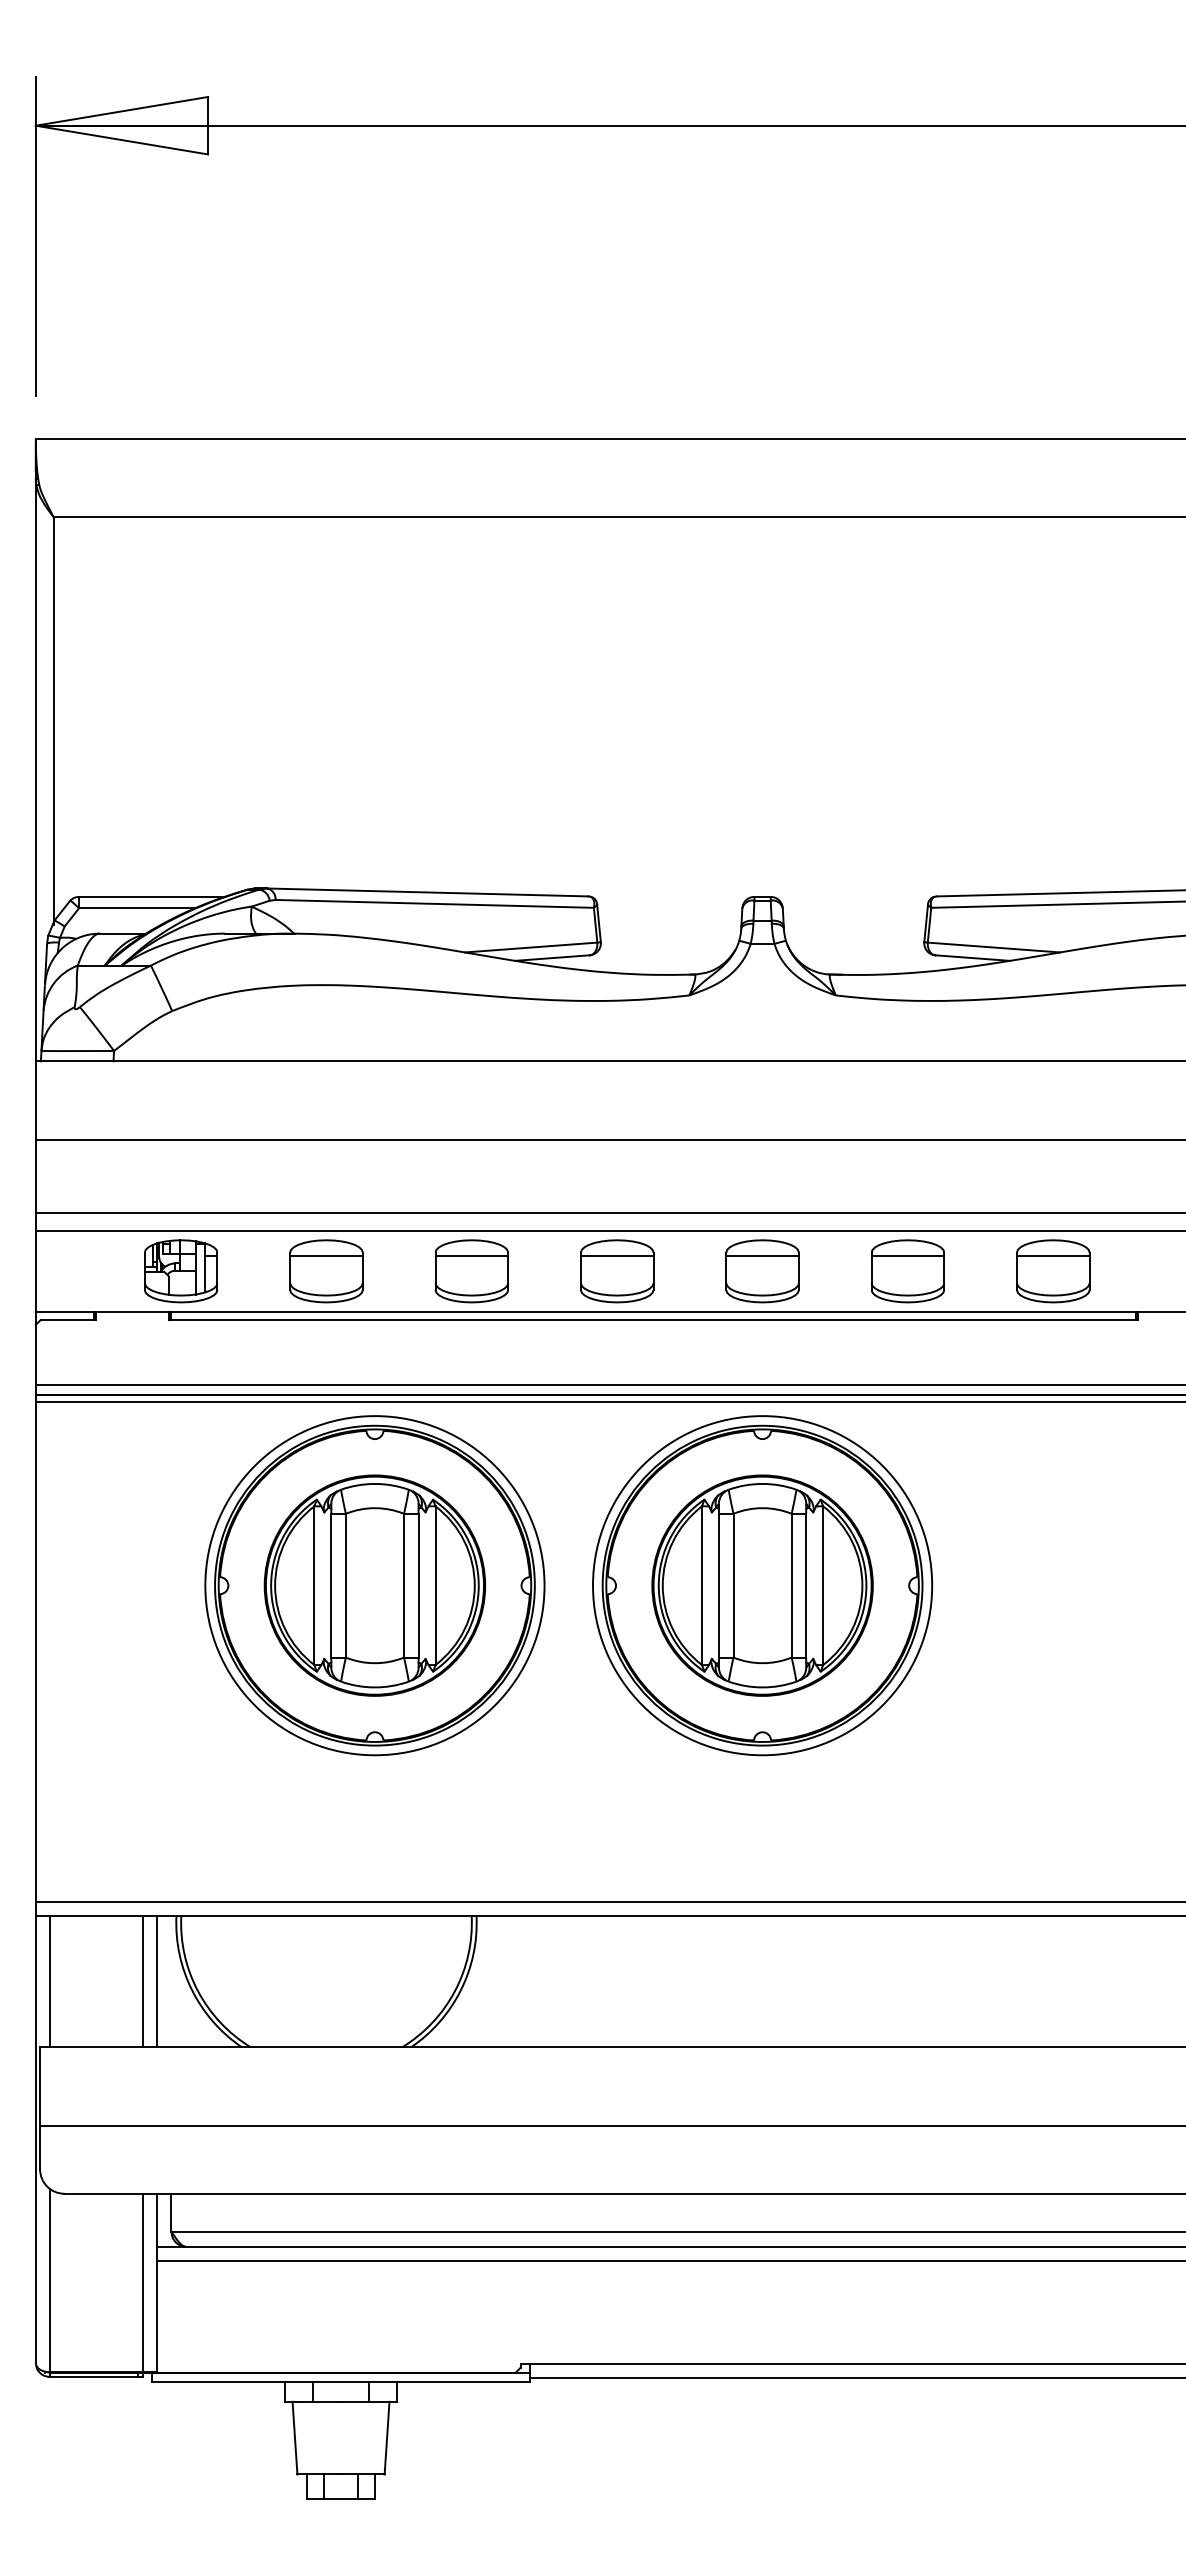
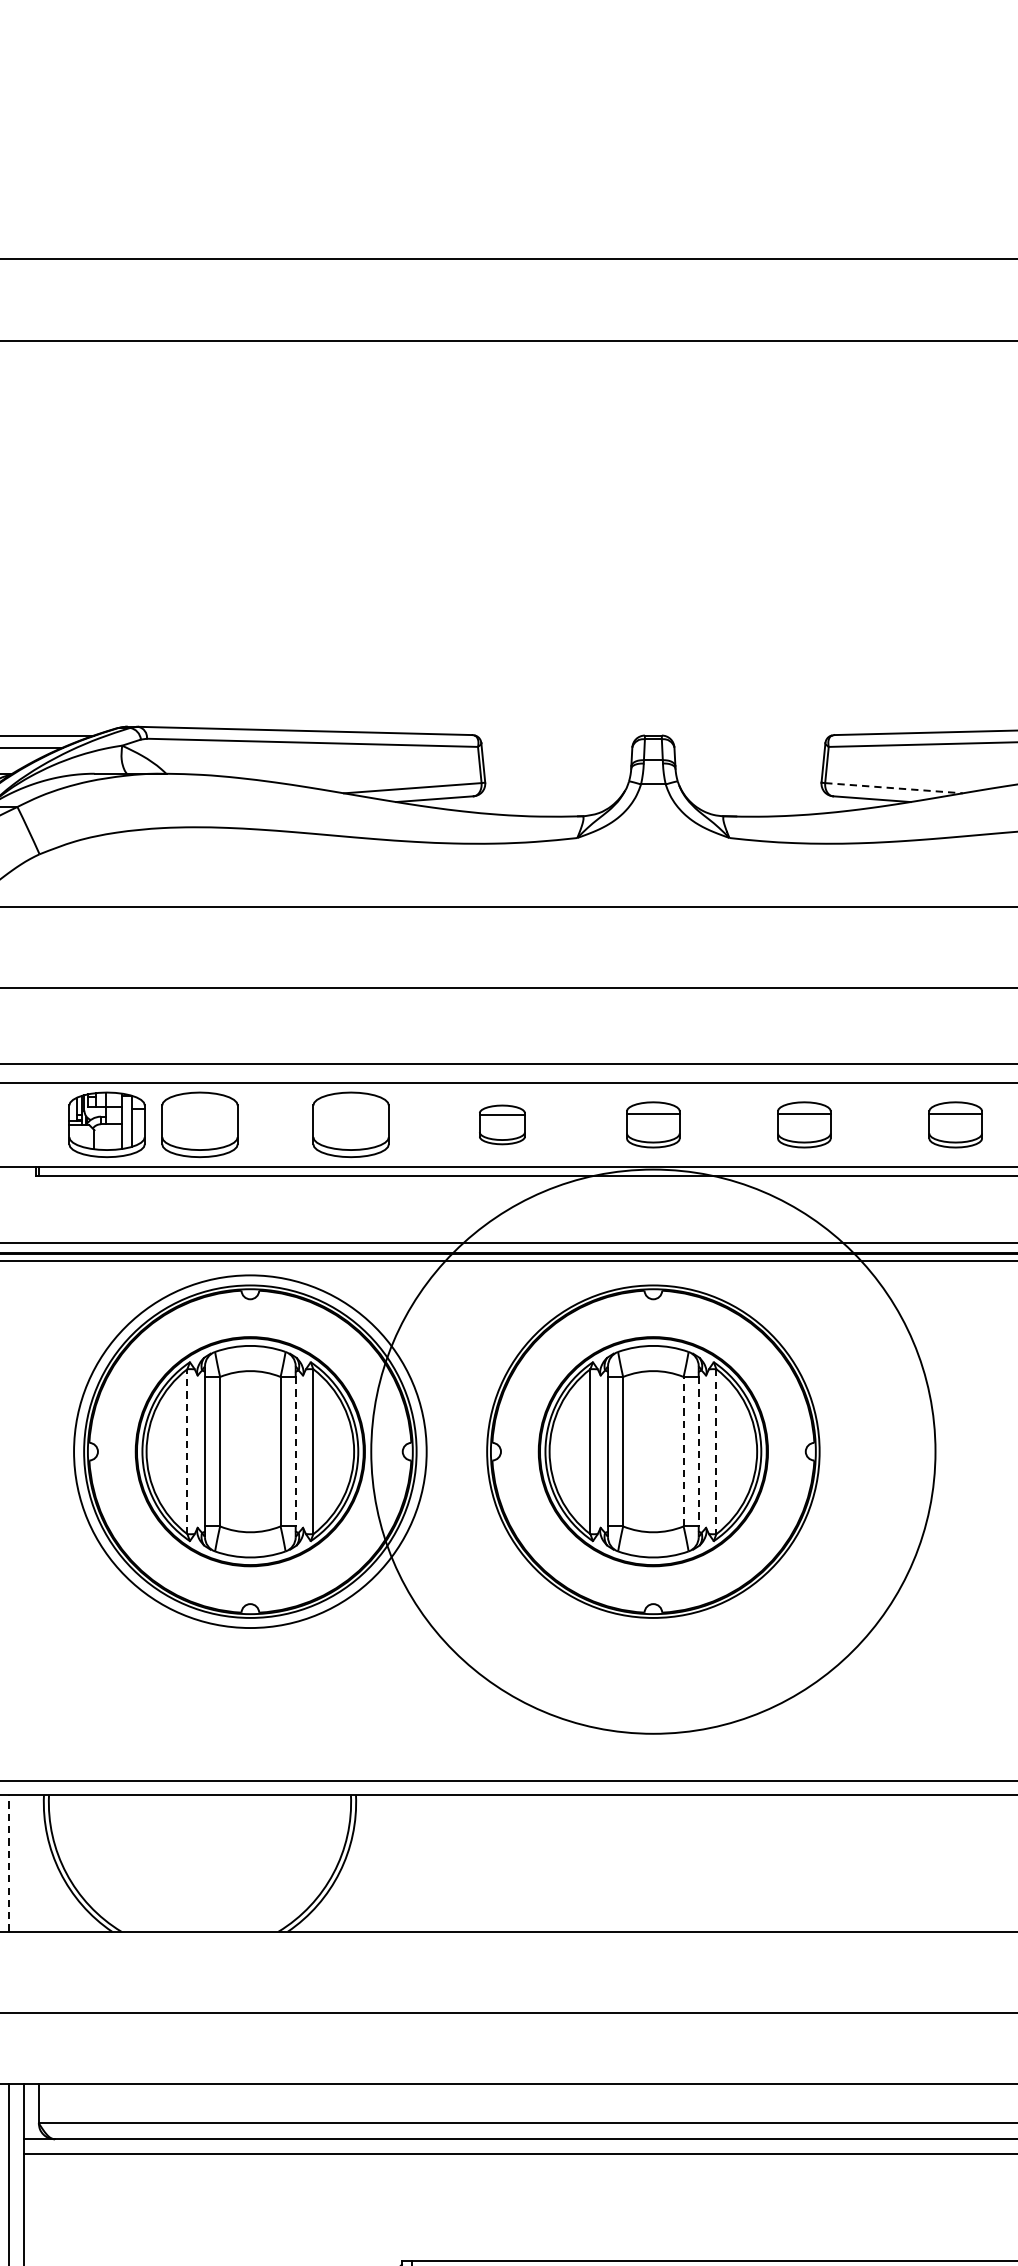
line: (994, 947) -> (894, 788), solid -> dashed
line: (326, 1255) -> (199, 1108), removed
line: (471, 1255) -> (350, 1108), removed
part: (181, 1271) -> (107, 1125), moved
part: (617, 1271) -> (502, 1125), size x0.6
part: (762, 1271) -> (653, 1125), size x0.7
part: (907, 1271) -> (804, 1125), size x0.7
part: (1053, 1271) -> (955, 1125), size x0.7
line: (314, 1585) -> (187, 1451), solid -> dashed
line: (418, 1585) -> (295, 1451), solid -> dashed
circle: (762, 1585) -> (653, 1451), size x1.6
line: (791, 1585) -> (683, 1451), solid -> dashed
line: (806, 1585) -> (699, 1451), solid -> dashed
line: (823, 1586) -> (716, 1452), solid -> dashed
line: (142, 1981) -> (8, 1863), solid -> dashed
line: (156, 1981) -> (23, 1863), removed

